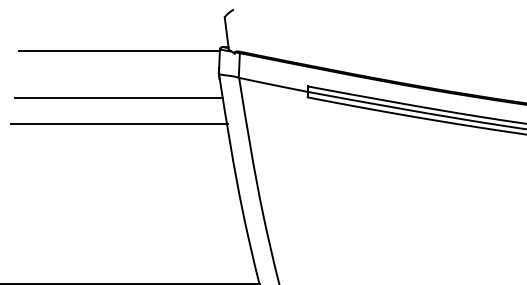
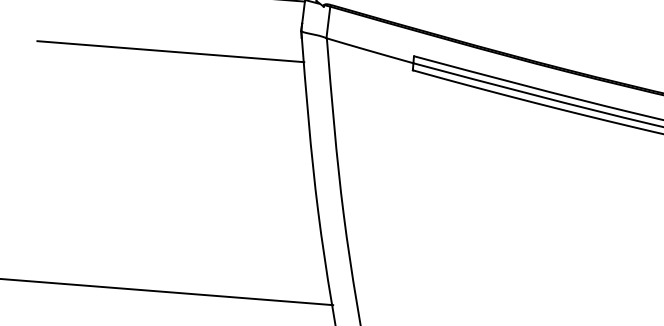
line: (118, 124) -> (167, 86), removed

